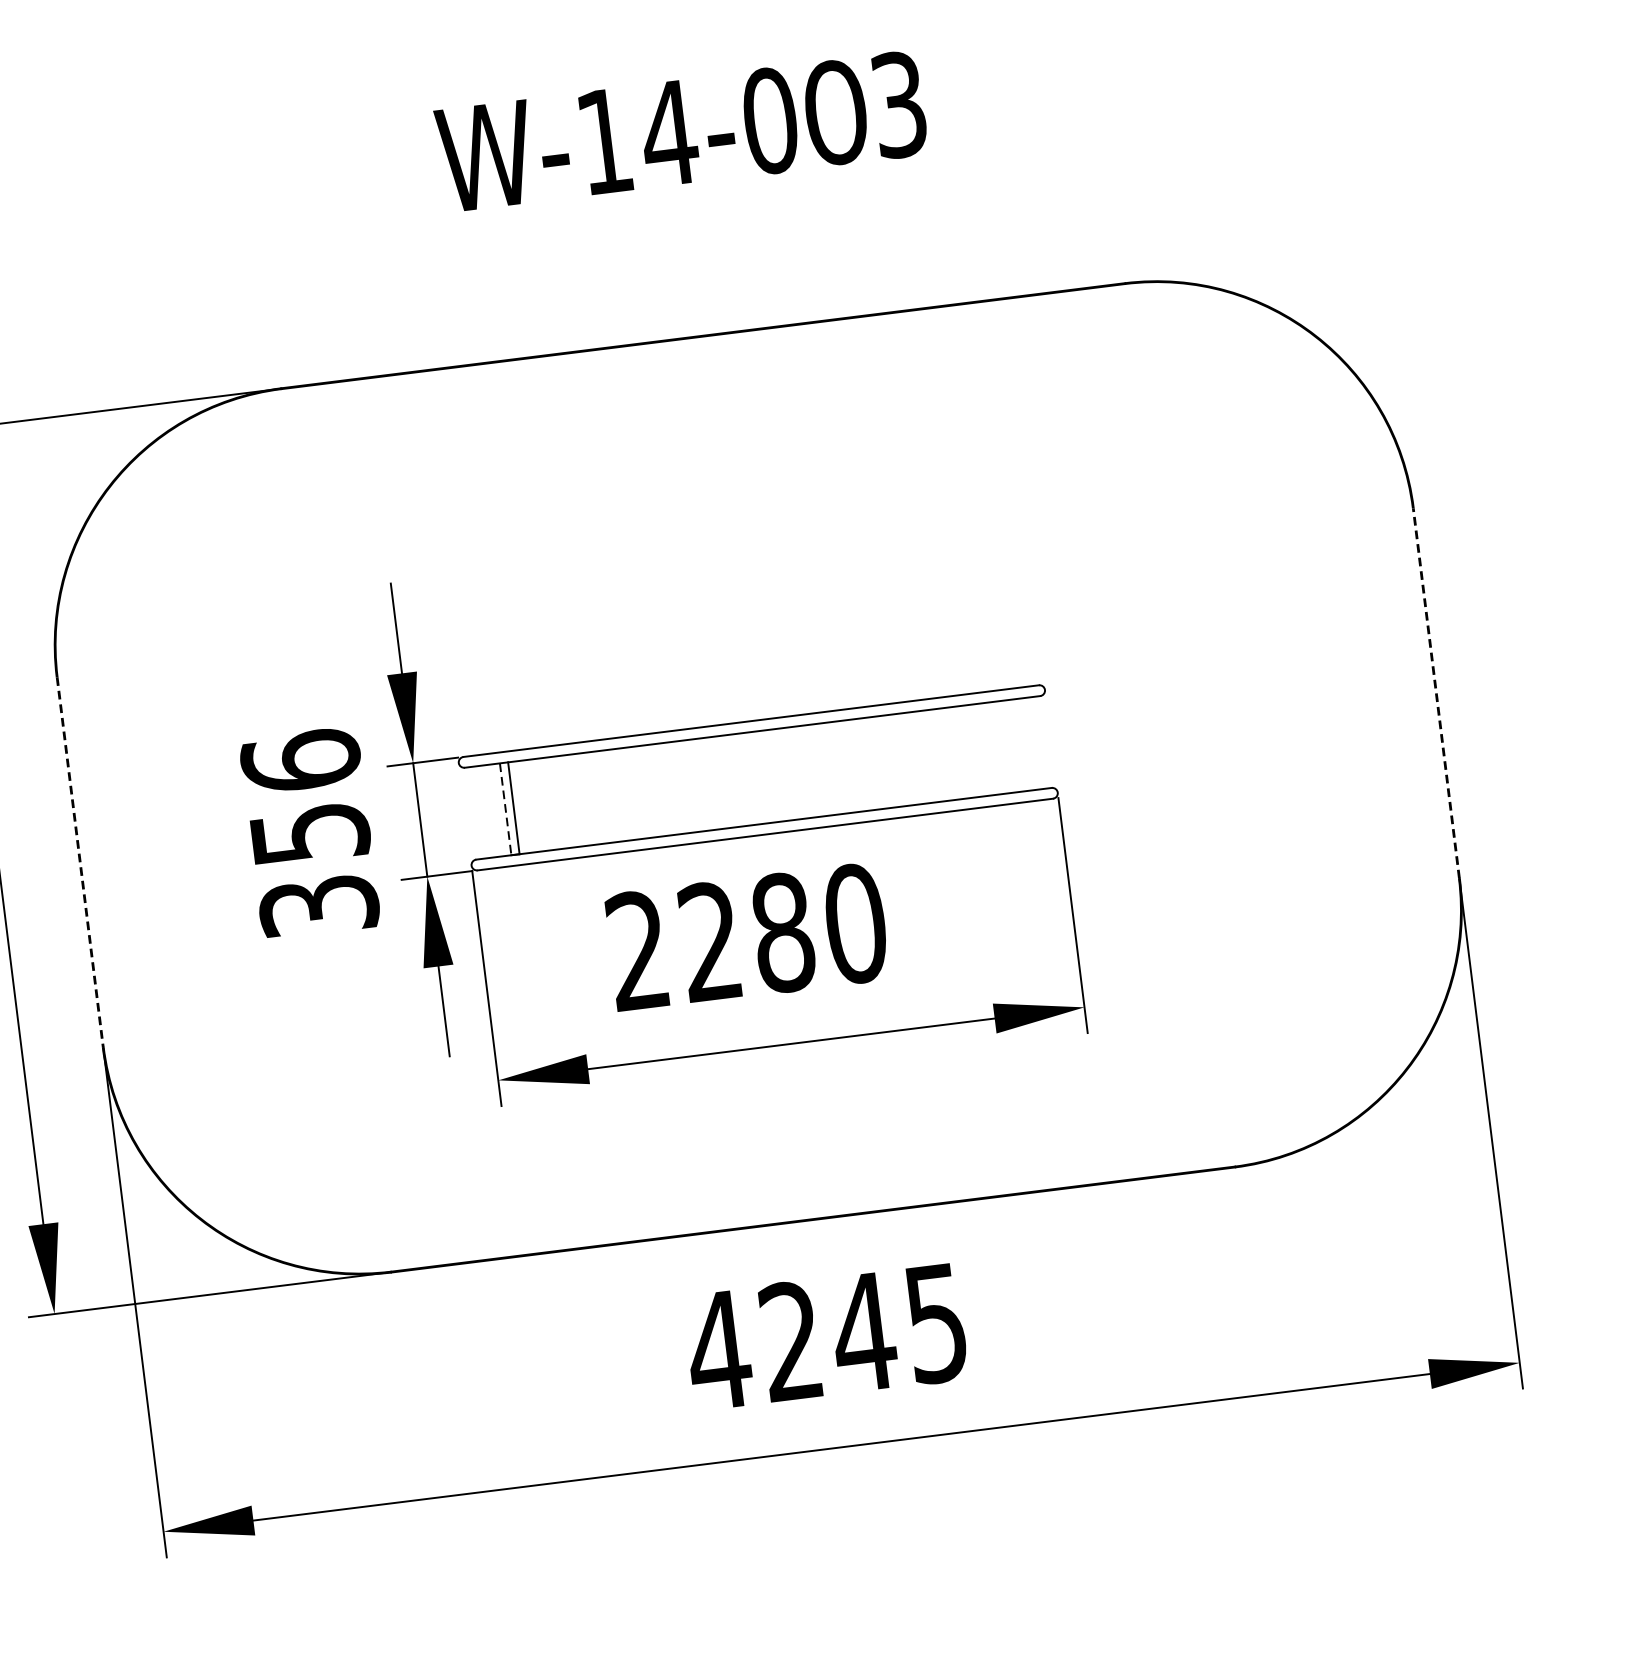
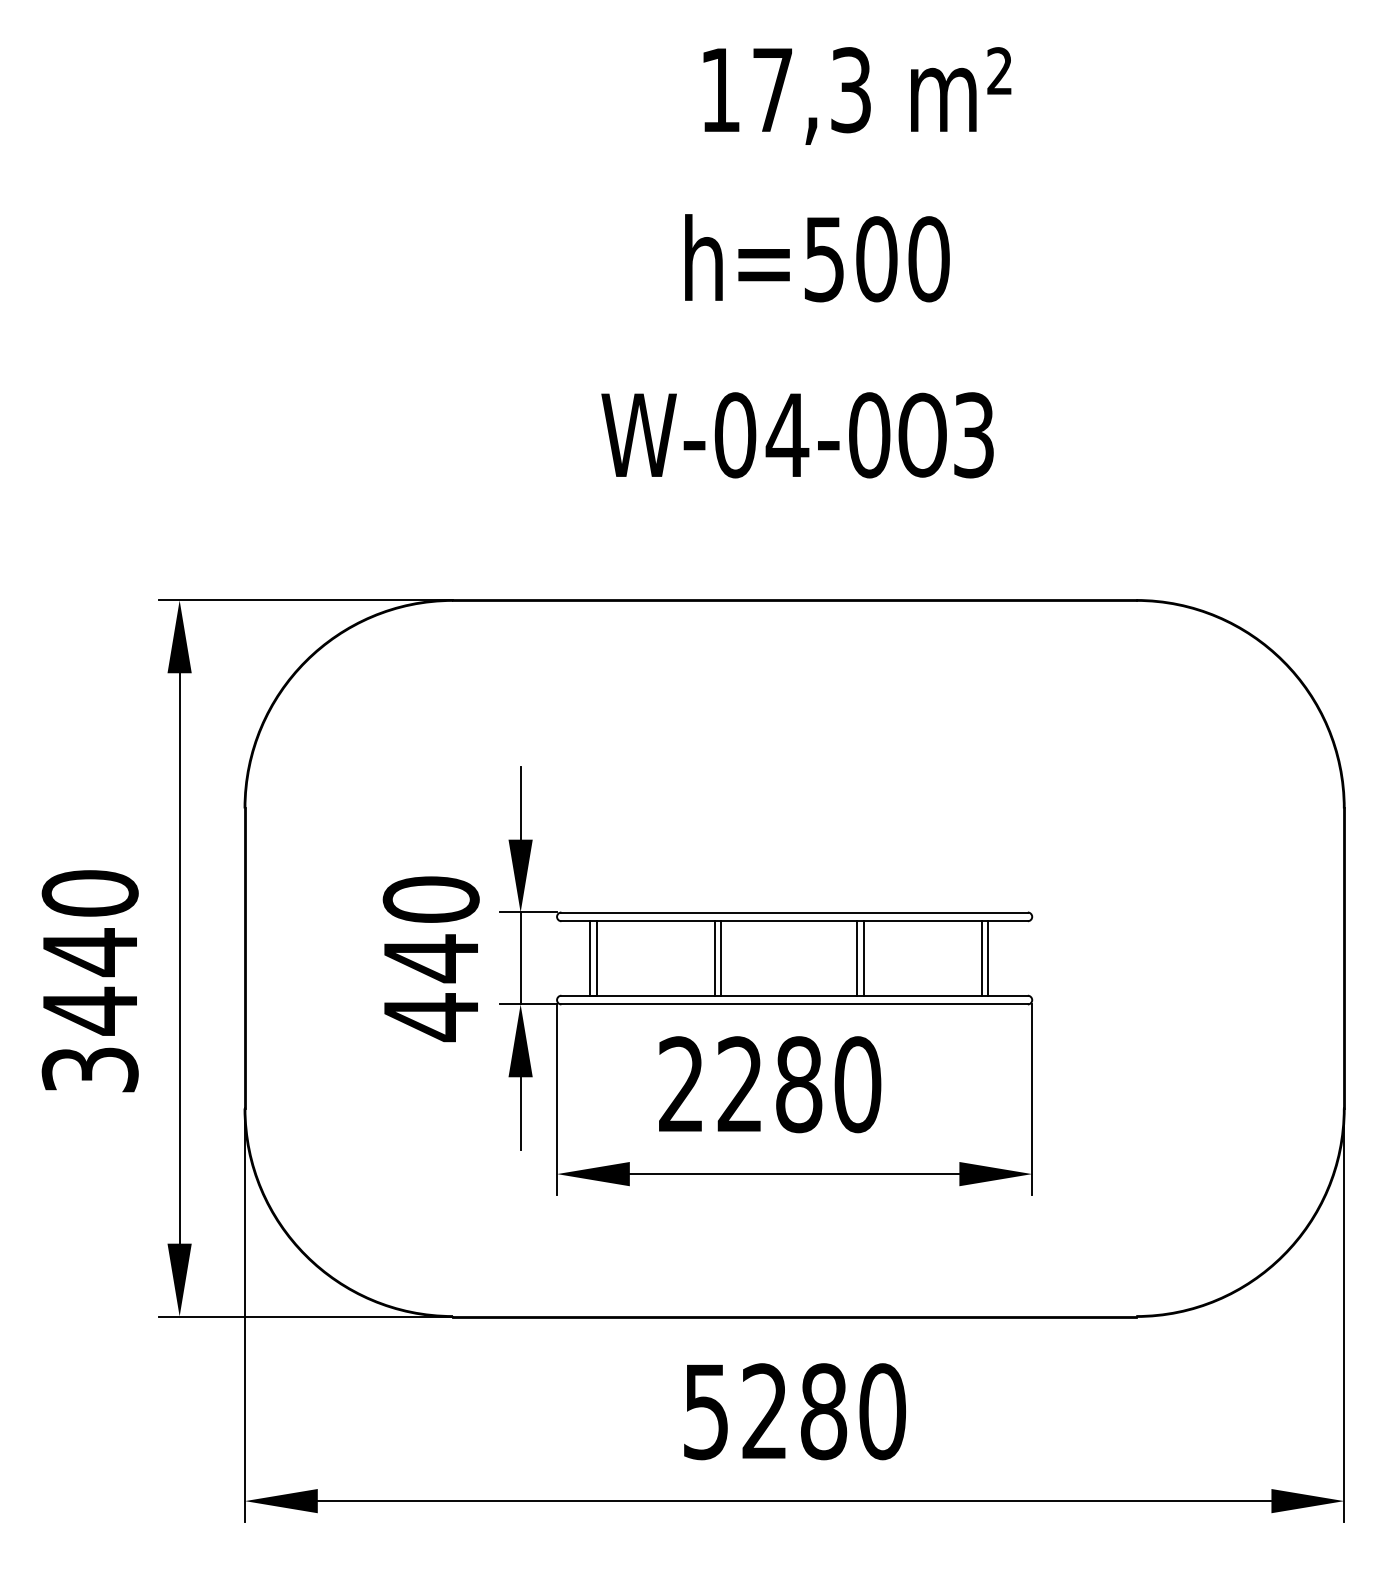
text: (604, 141) -> (735, 435), W-14-0 -> W-04-0
line: (1436, 693) -> (1344, 958), dashed -> solid
line: (997, 748) -> (988, 958), added
line: (988, 749) -> (981, 958), added
line: (843, 767) -> (863, 958), added
line: (834, 768) -> (856, 958), added
line: (668, 789) -> (721, 958), added
line: (659, 790) -> (714, 958), added
line: (505, 809) -> (589, 958), dashed -> solid
text: (309, 835) -> (430, 959), 356 -> 440
line: (79, 862) -> (244, 958), dashed -> solid
text: (826, 1336) -> (793, 1411), 4245 -> 5280

